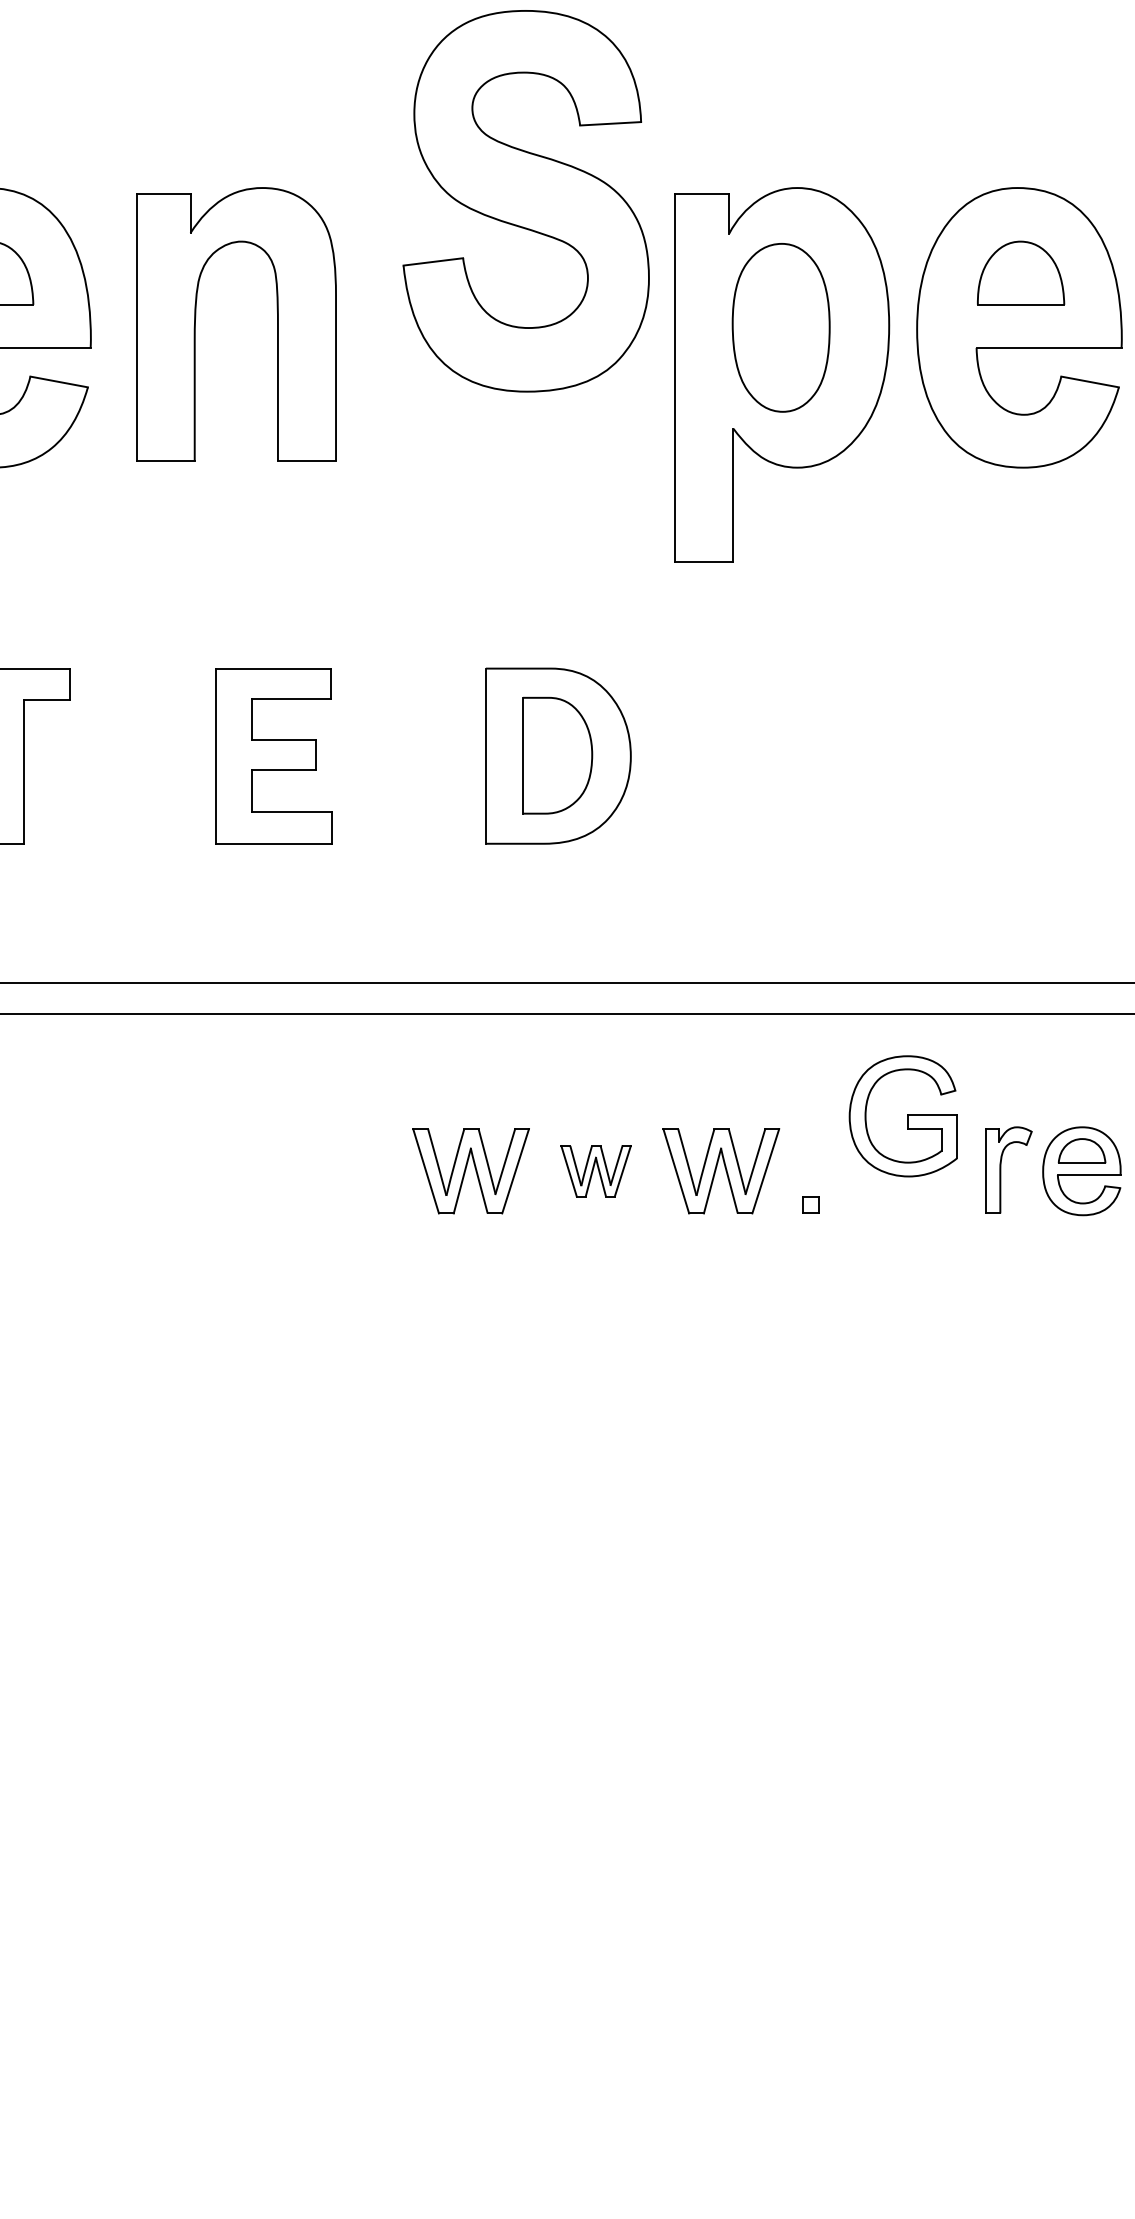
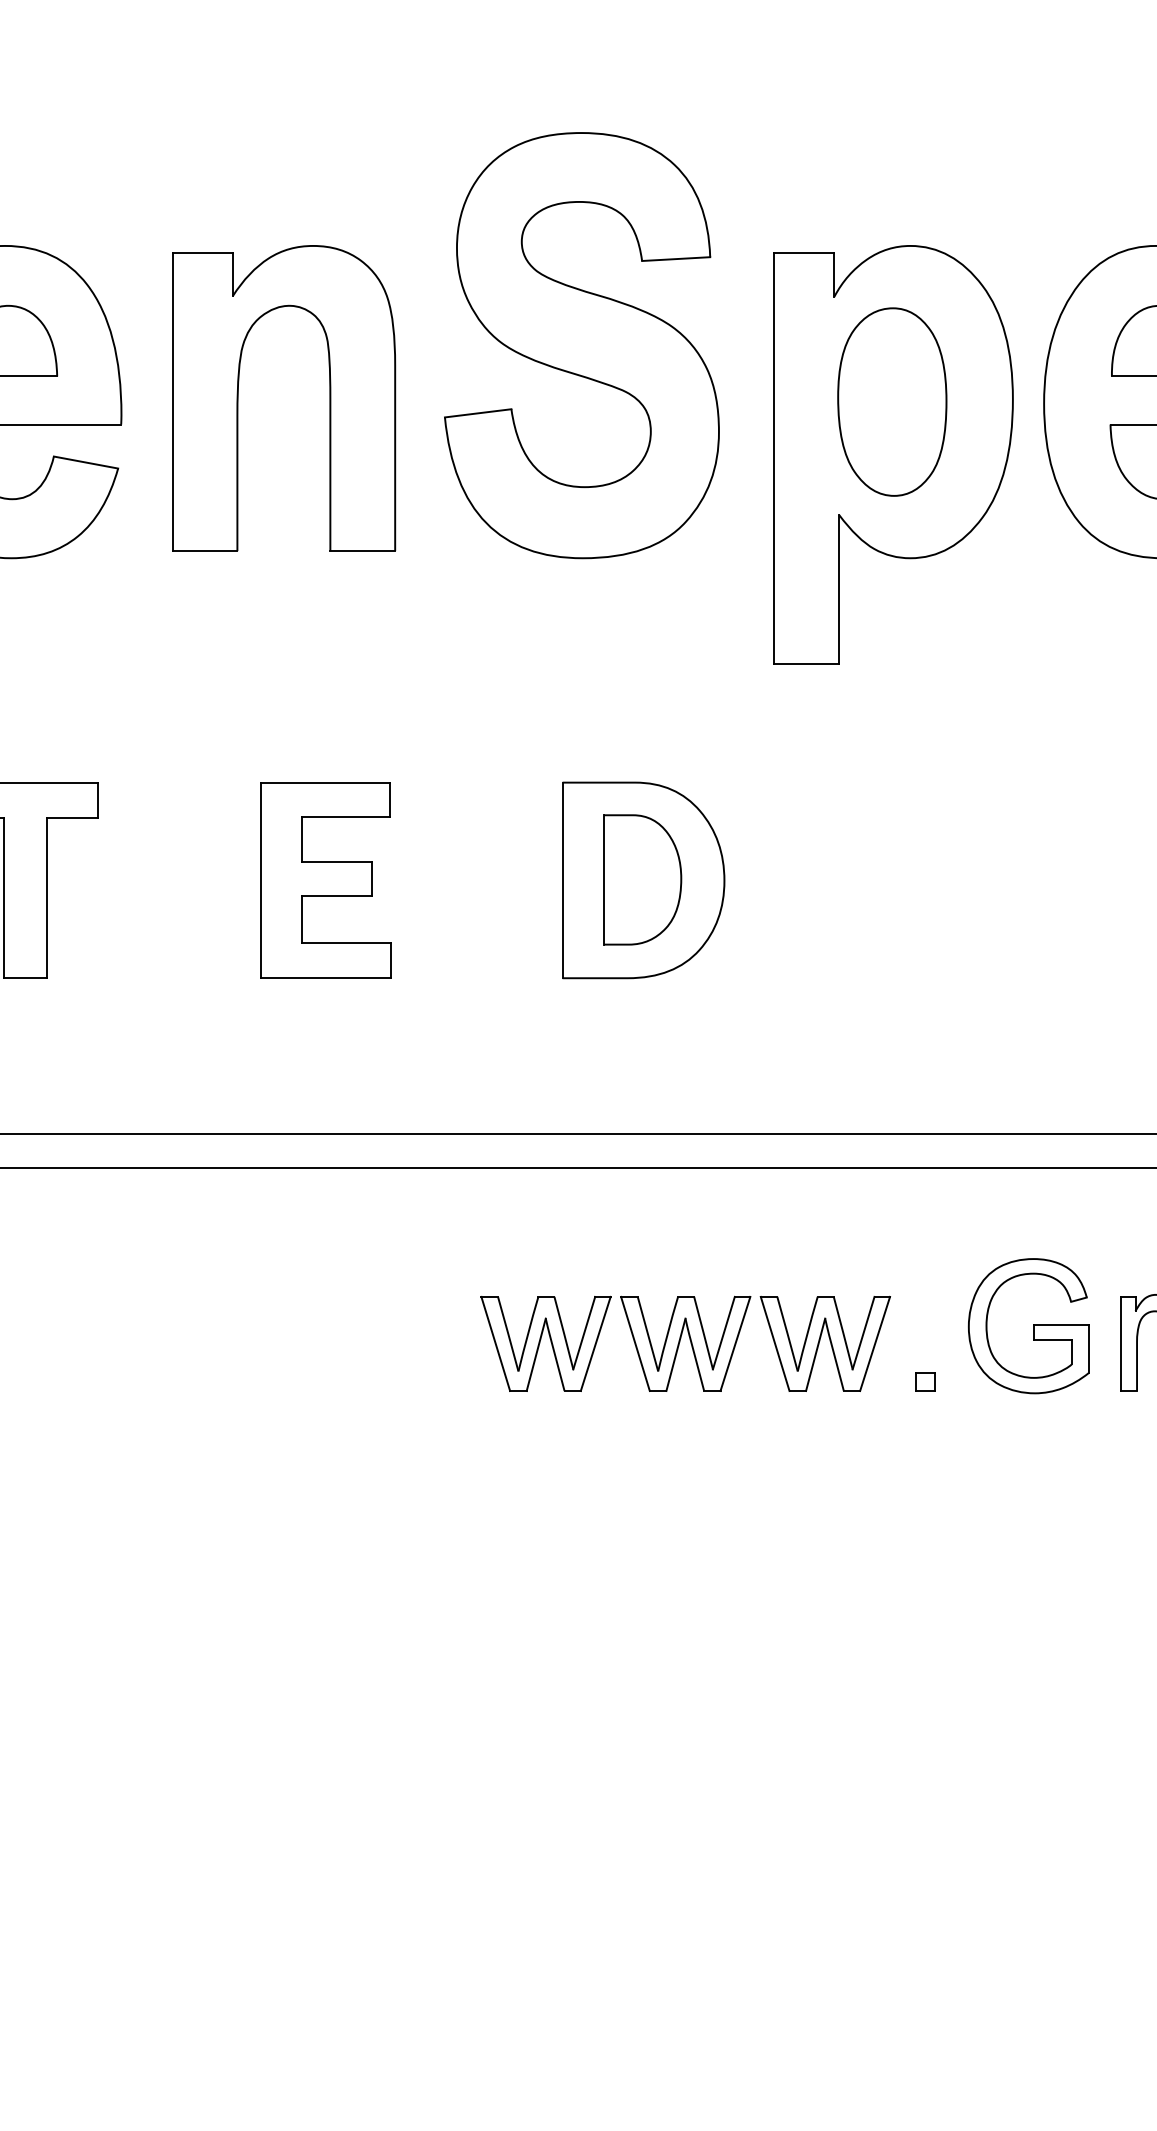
part: (525, 201) -> (581, 345), moved
part: (902, 1116) -> (1027, 1326), moved
part: (595, 1171) -> (684, 1344), size x1.67

